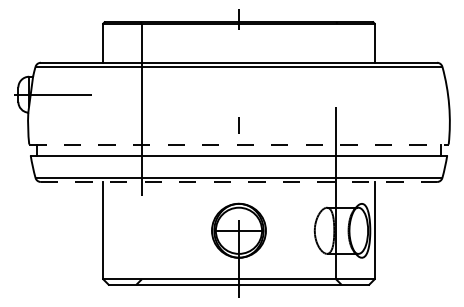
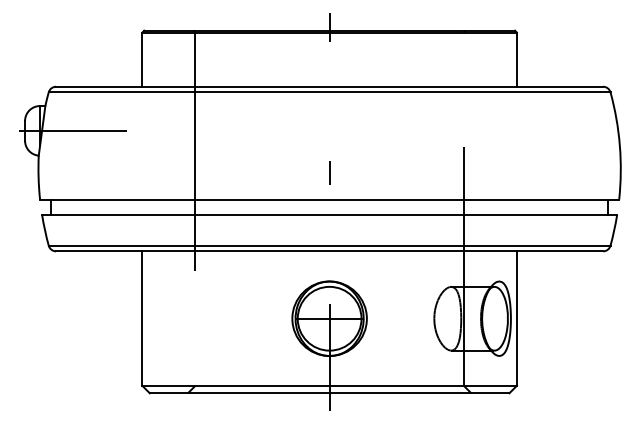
line: (238, 144) -> (329, 199), dashed -> solid
line: (238, 182) -> (329, 251), dashed -> solid

